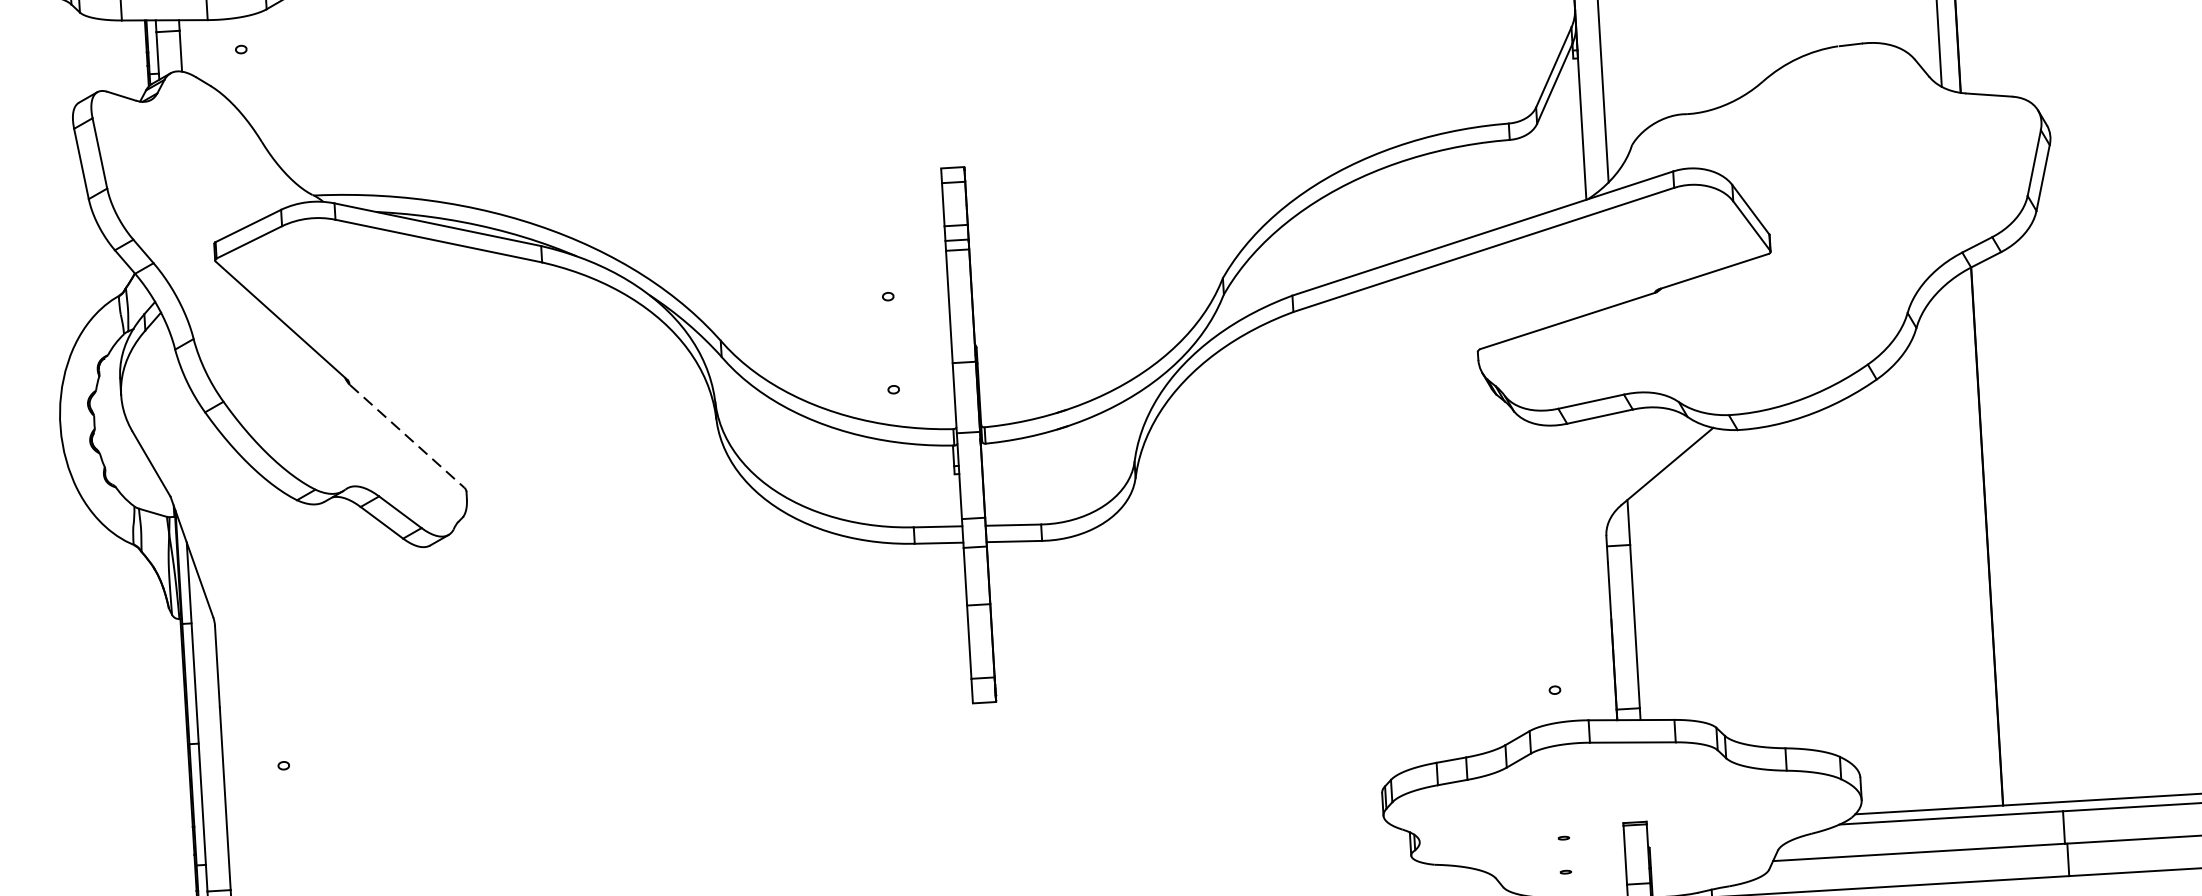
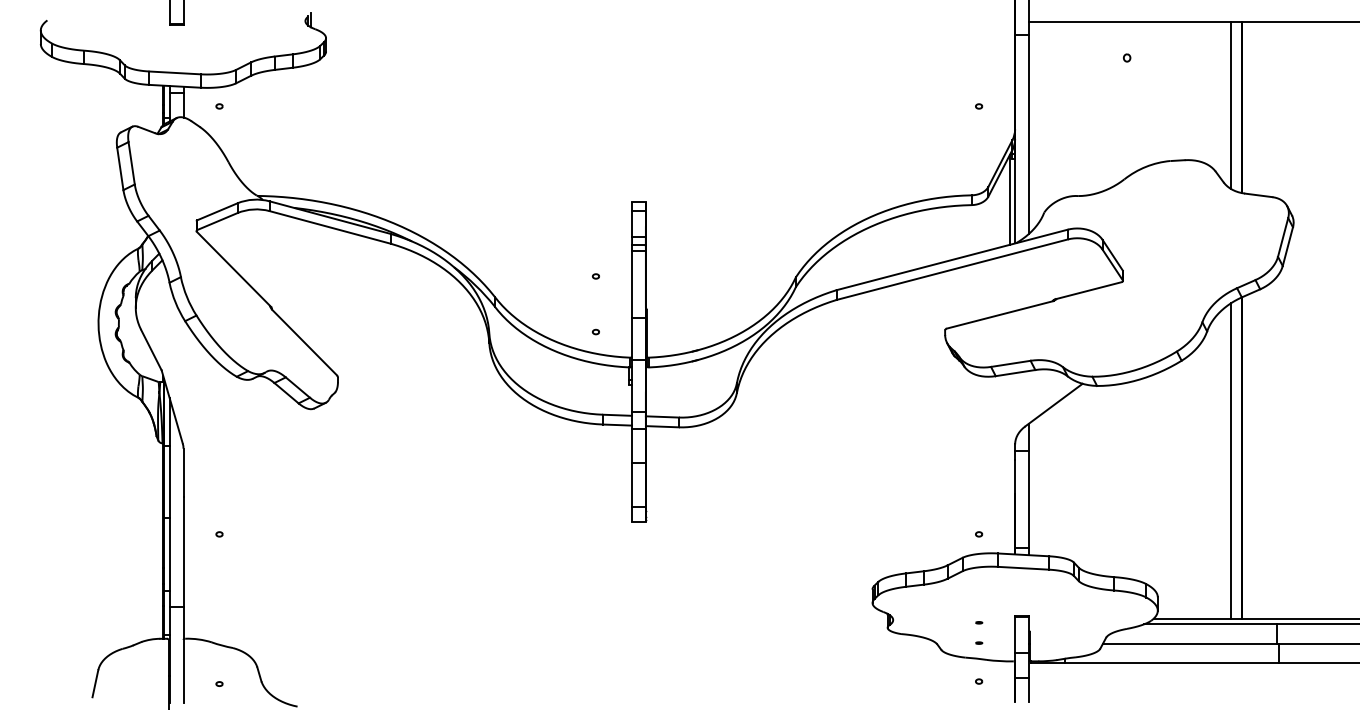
line: (1572, 126) -> (1009, 199), added
line: (406, 436) -> (304, 342), dashed -> solid
line: (1968, 541) -> (1230, 460), added

